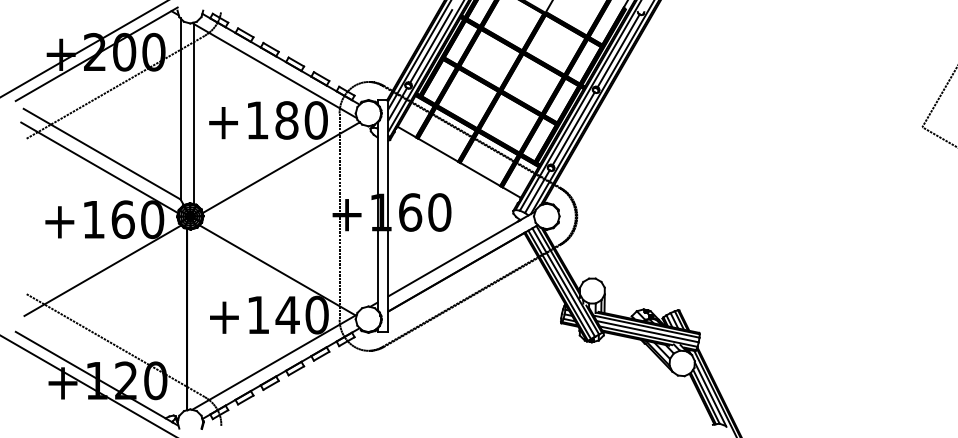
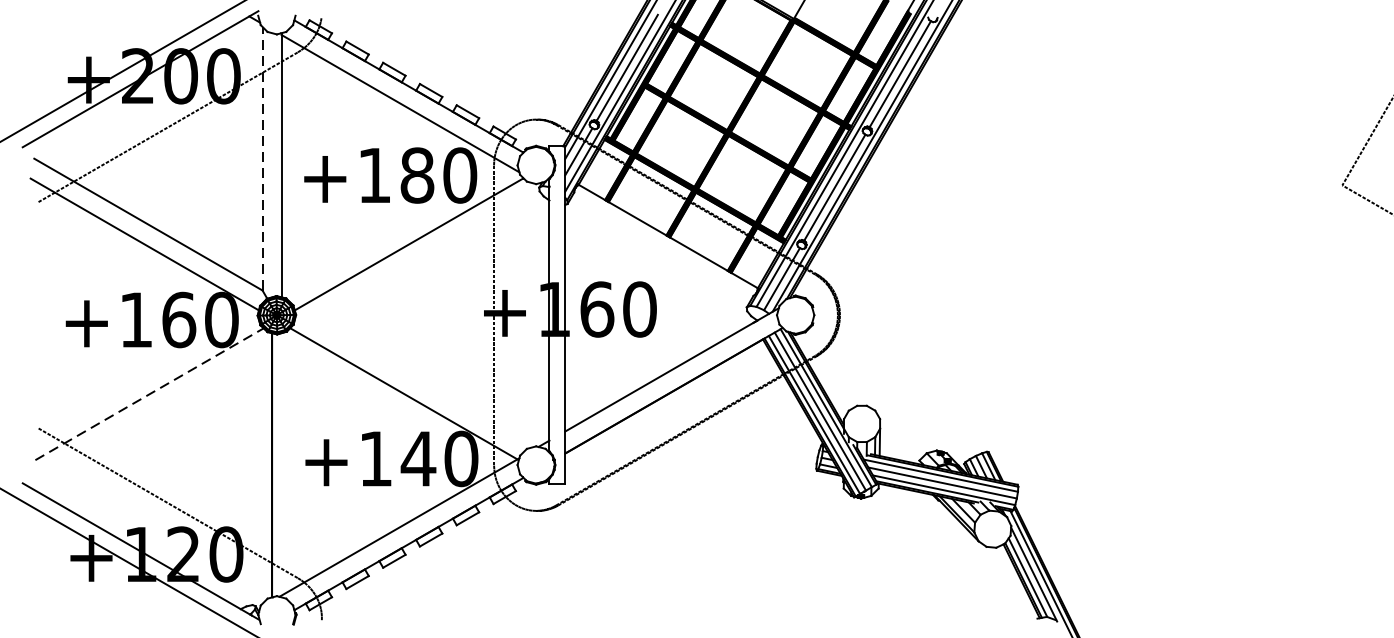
line: (180, 108) -> (262, 158), solid -> dashed
line: (102, 270) -> (148, 393), solid -> dashed

